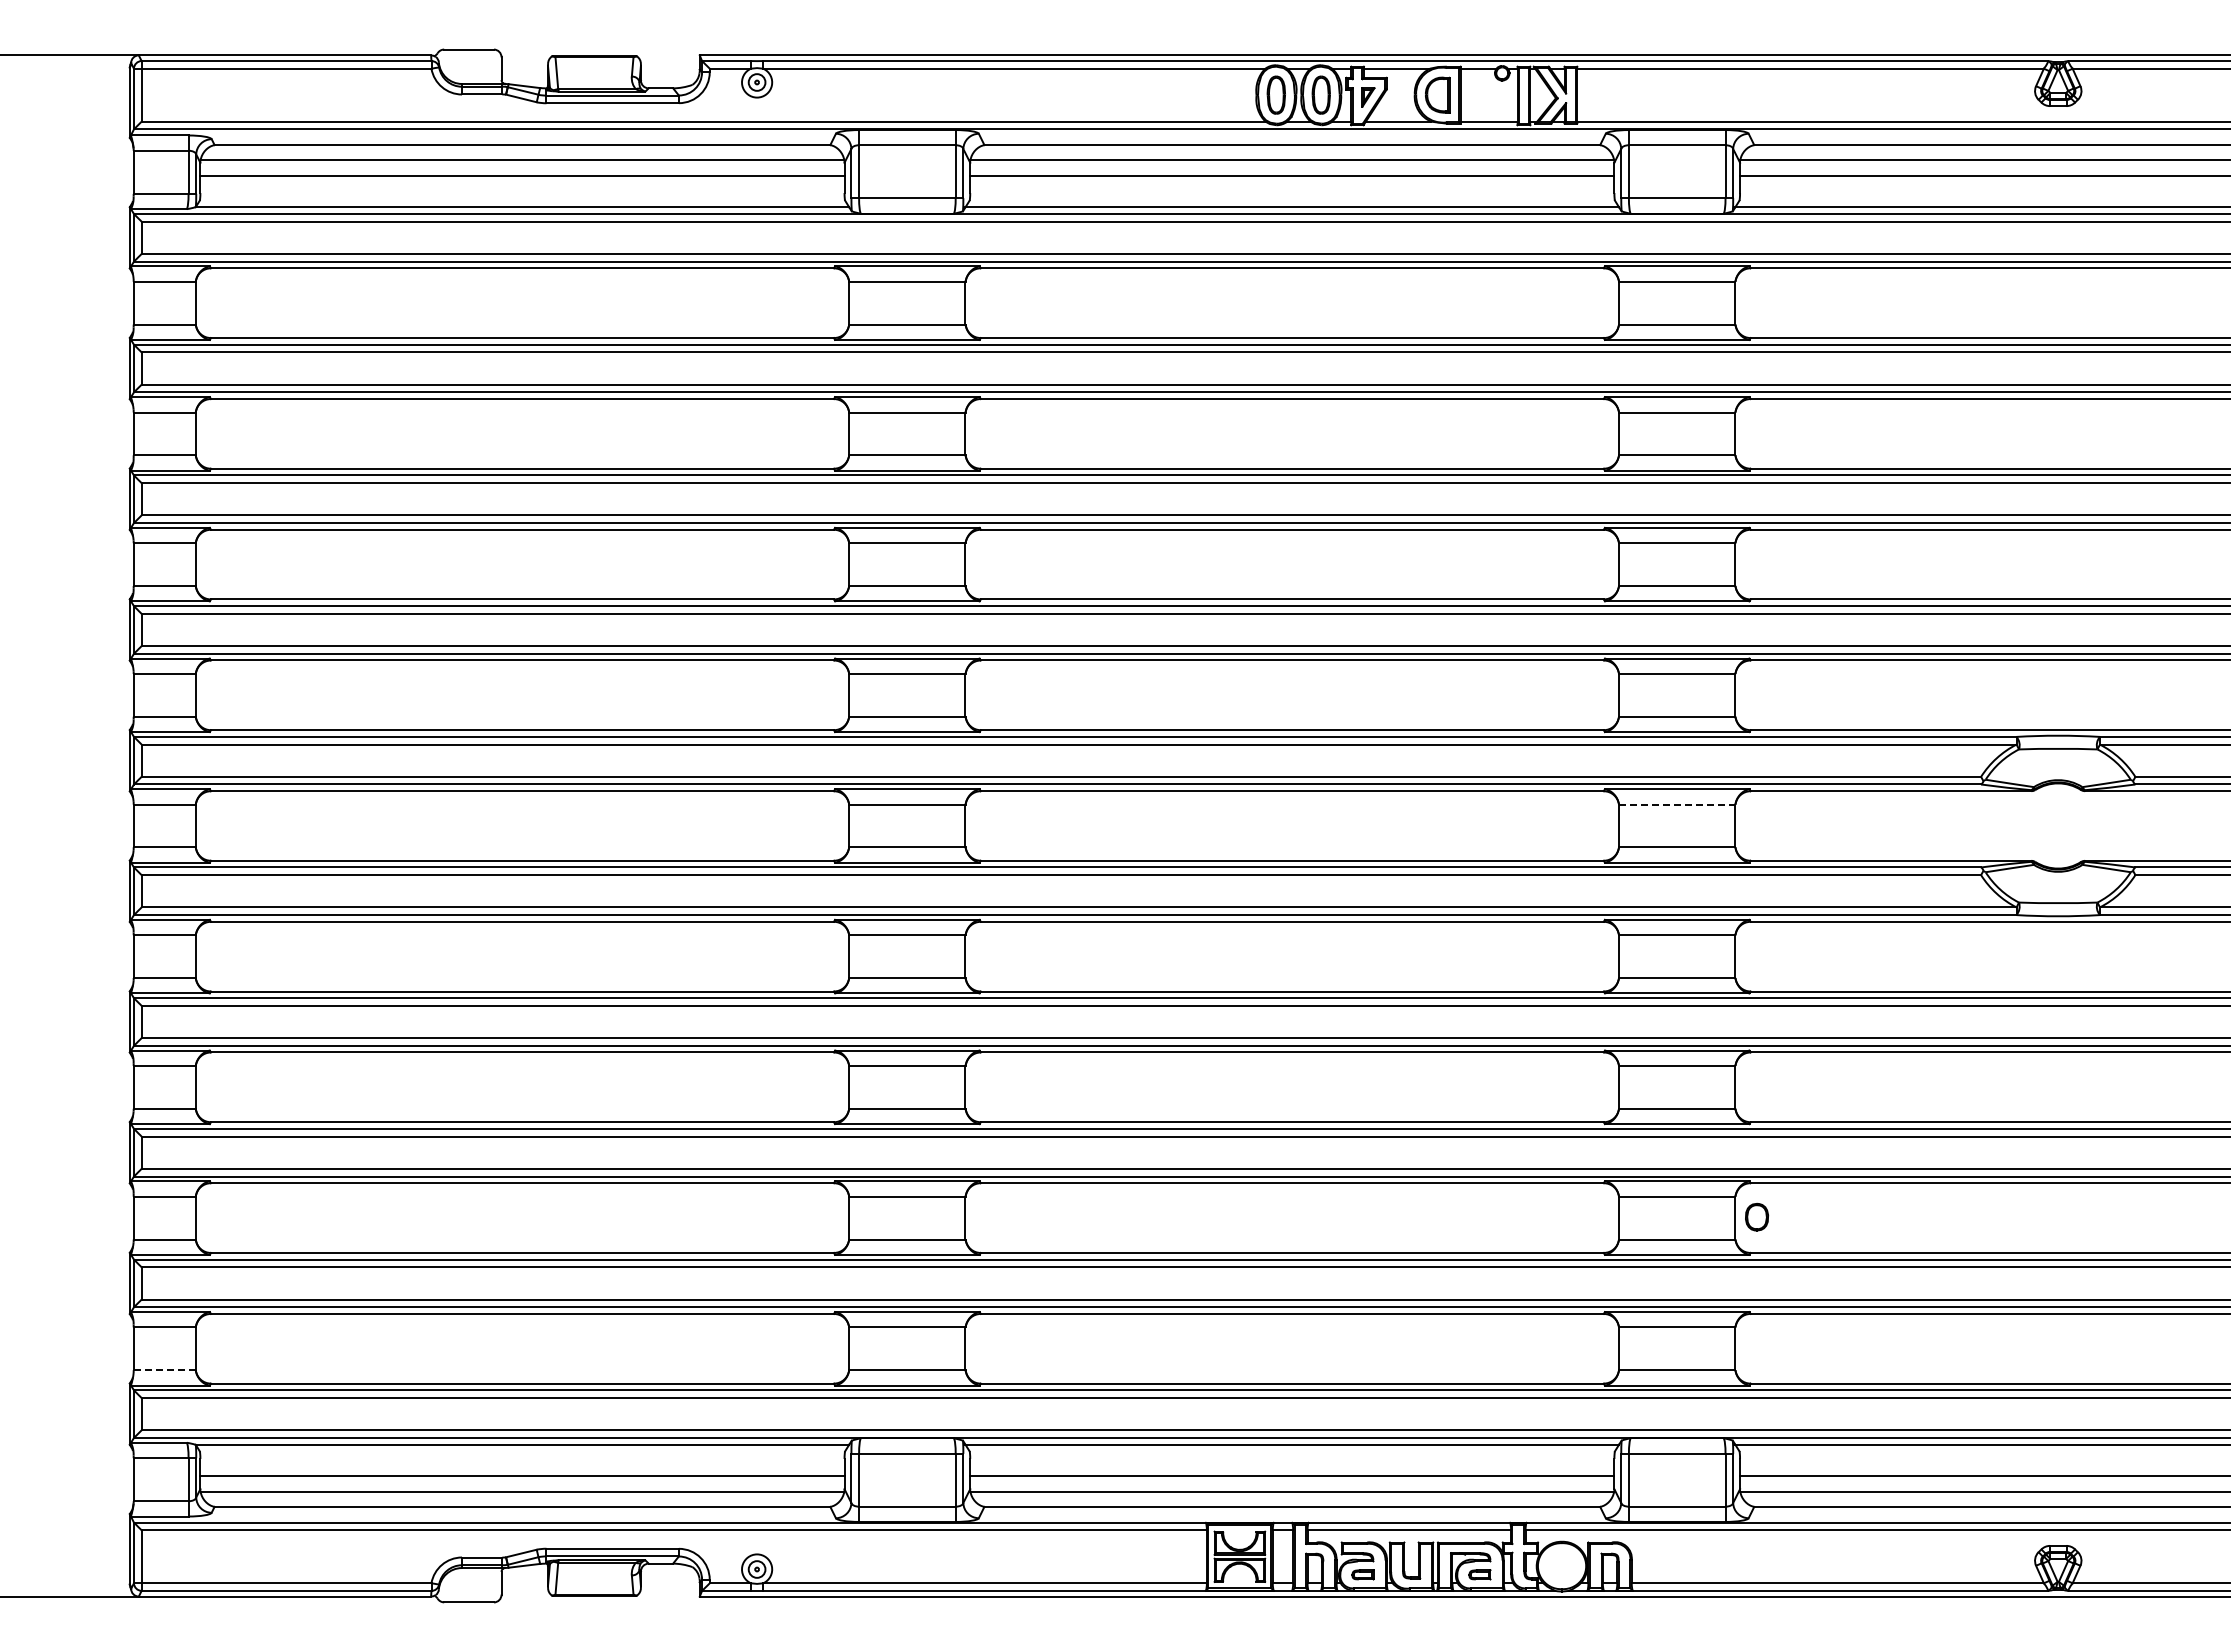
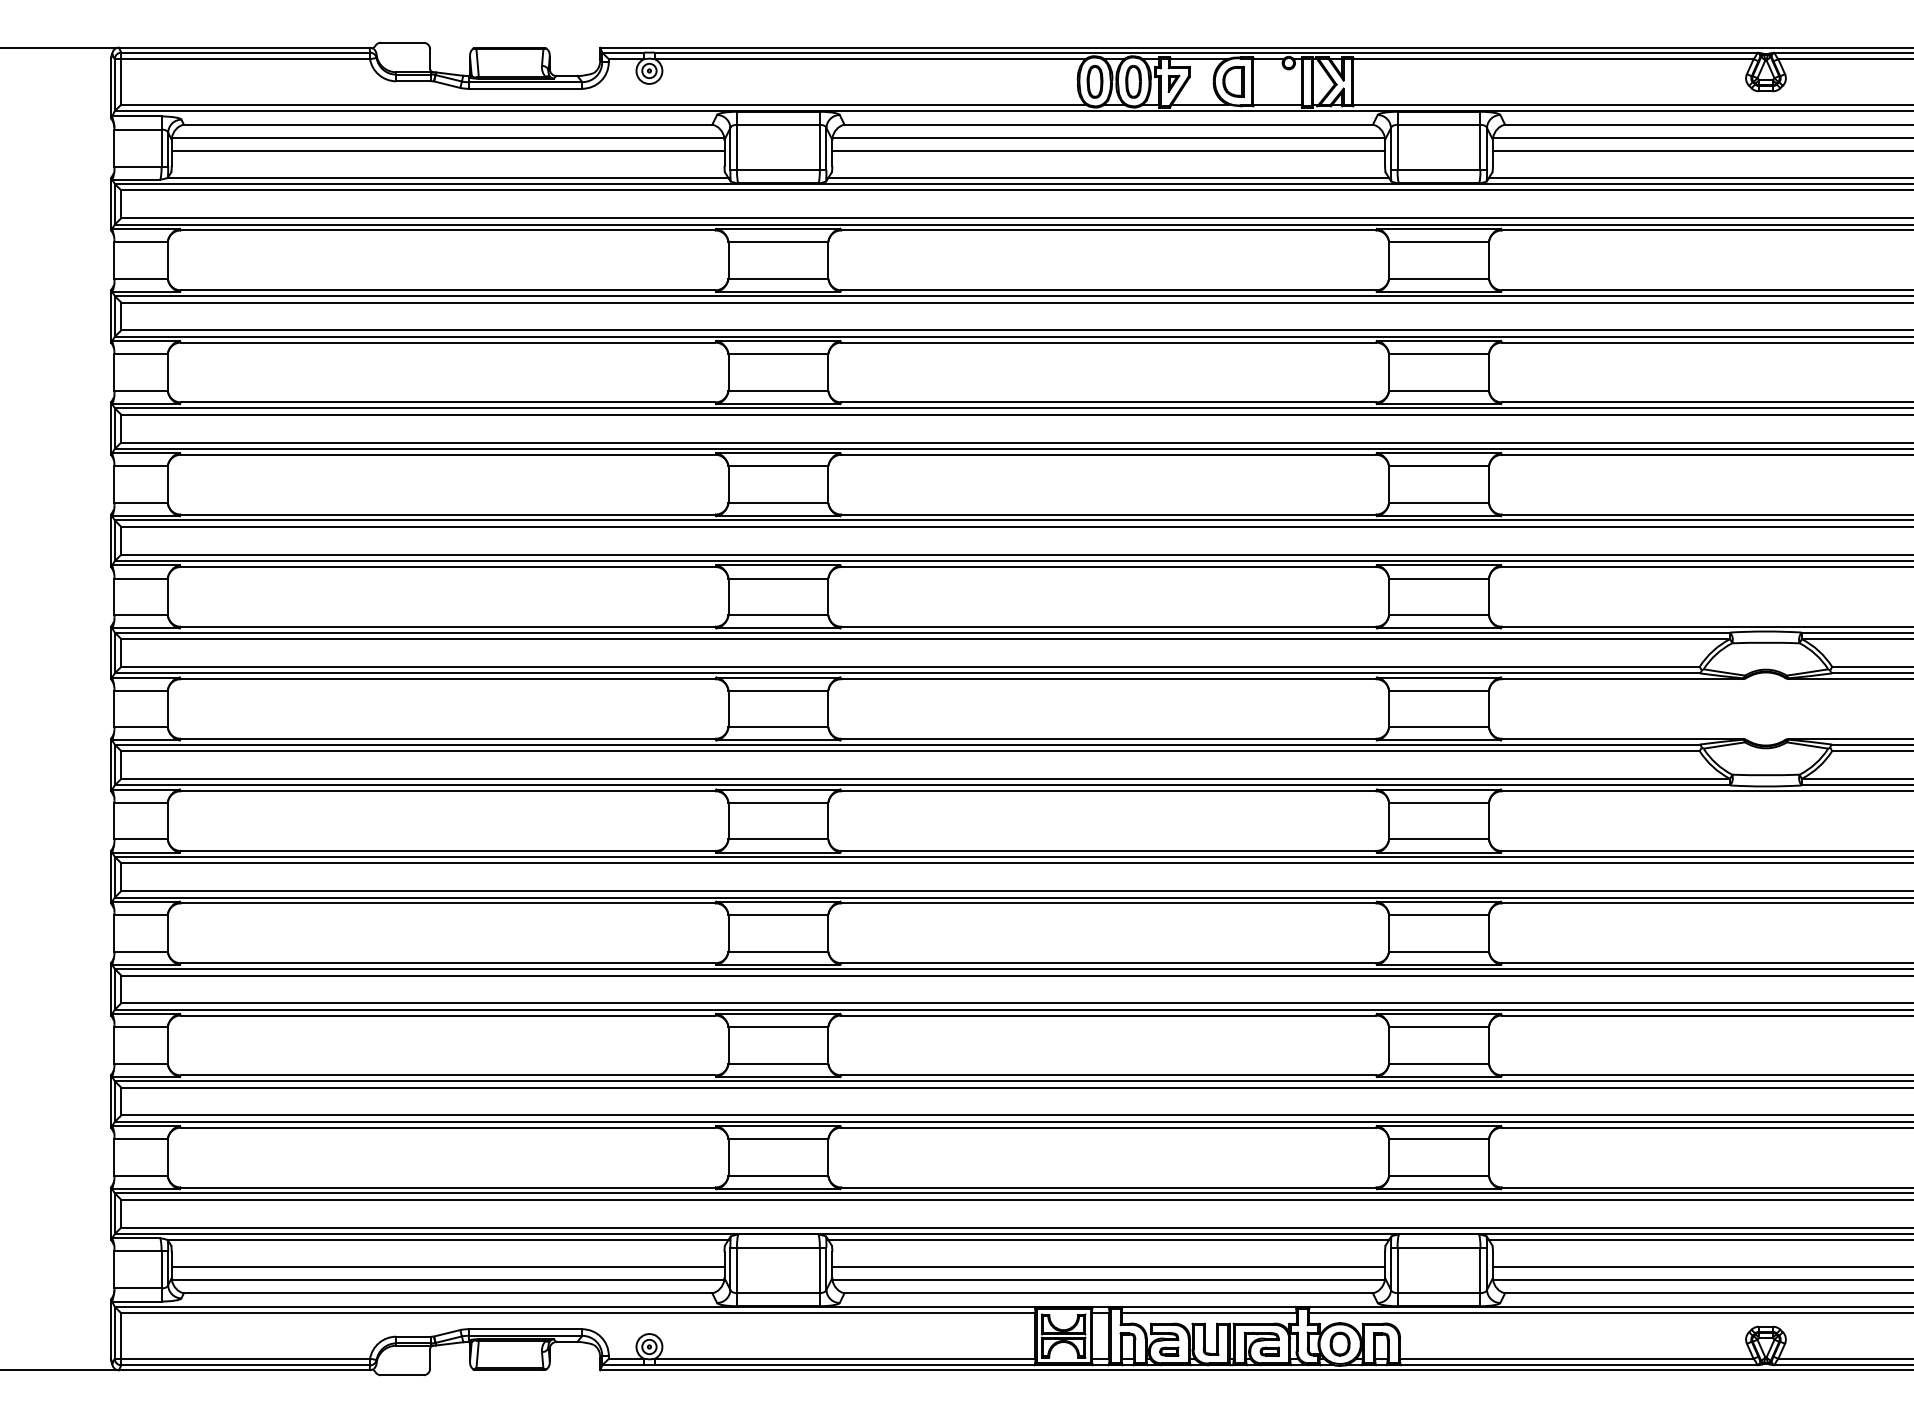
line: (1677, 804) -> (1439, 690), dashed -> solid
part: (1757, 1217) -> (1340, 1344), moved
line: (164, 1370) -> (140, 1176), dashed -> solid

